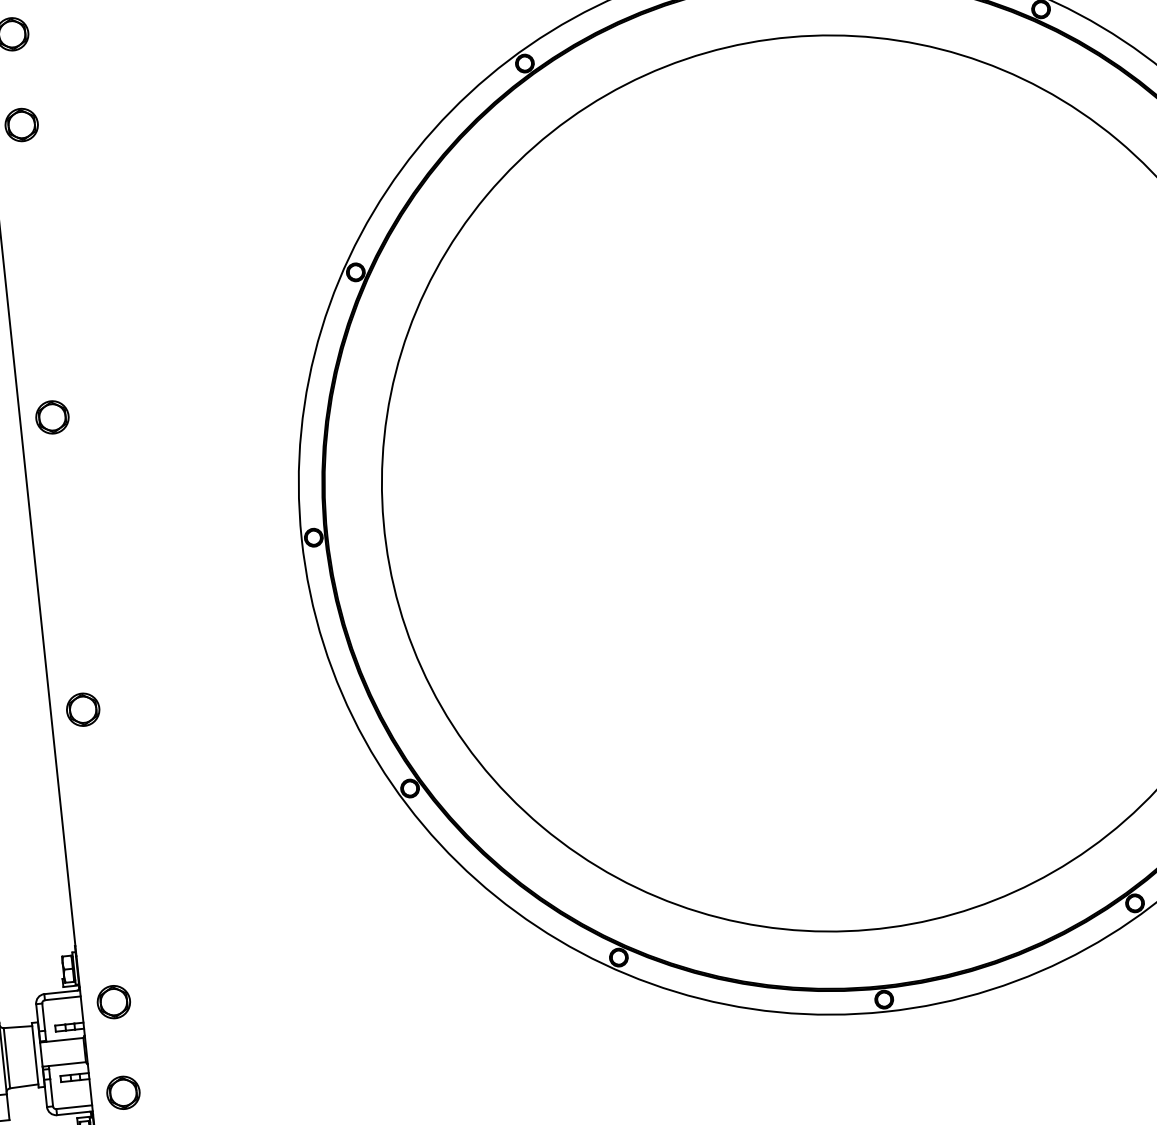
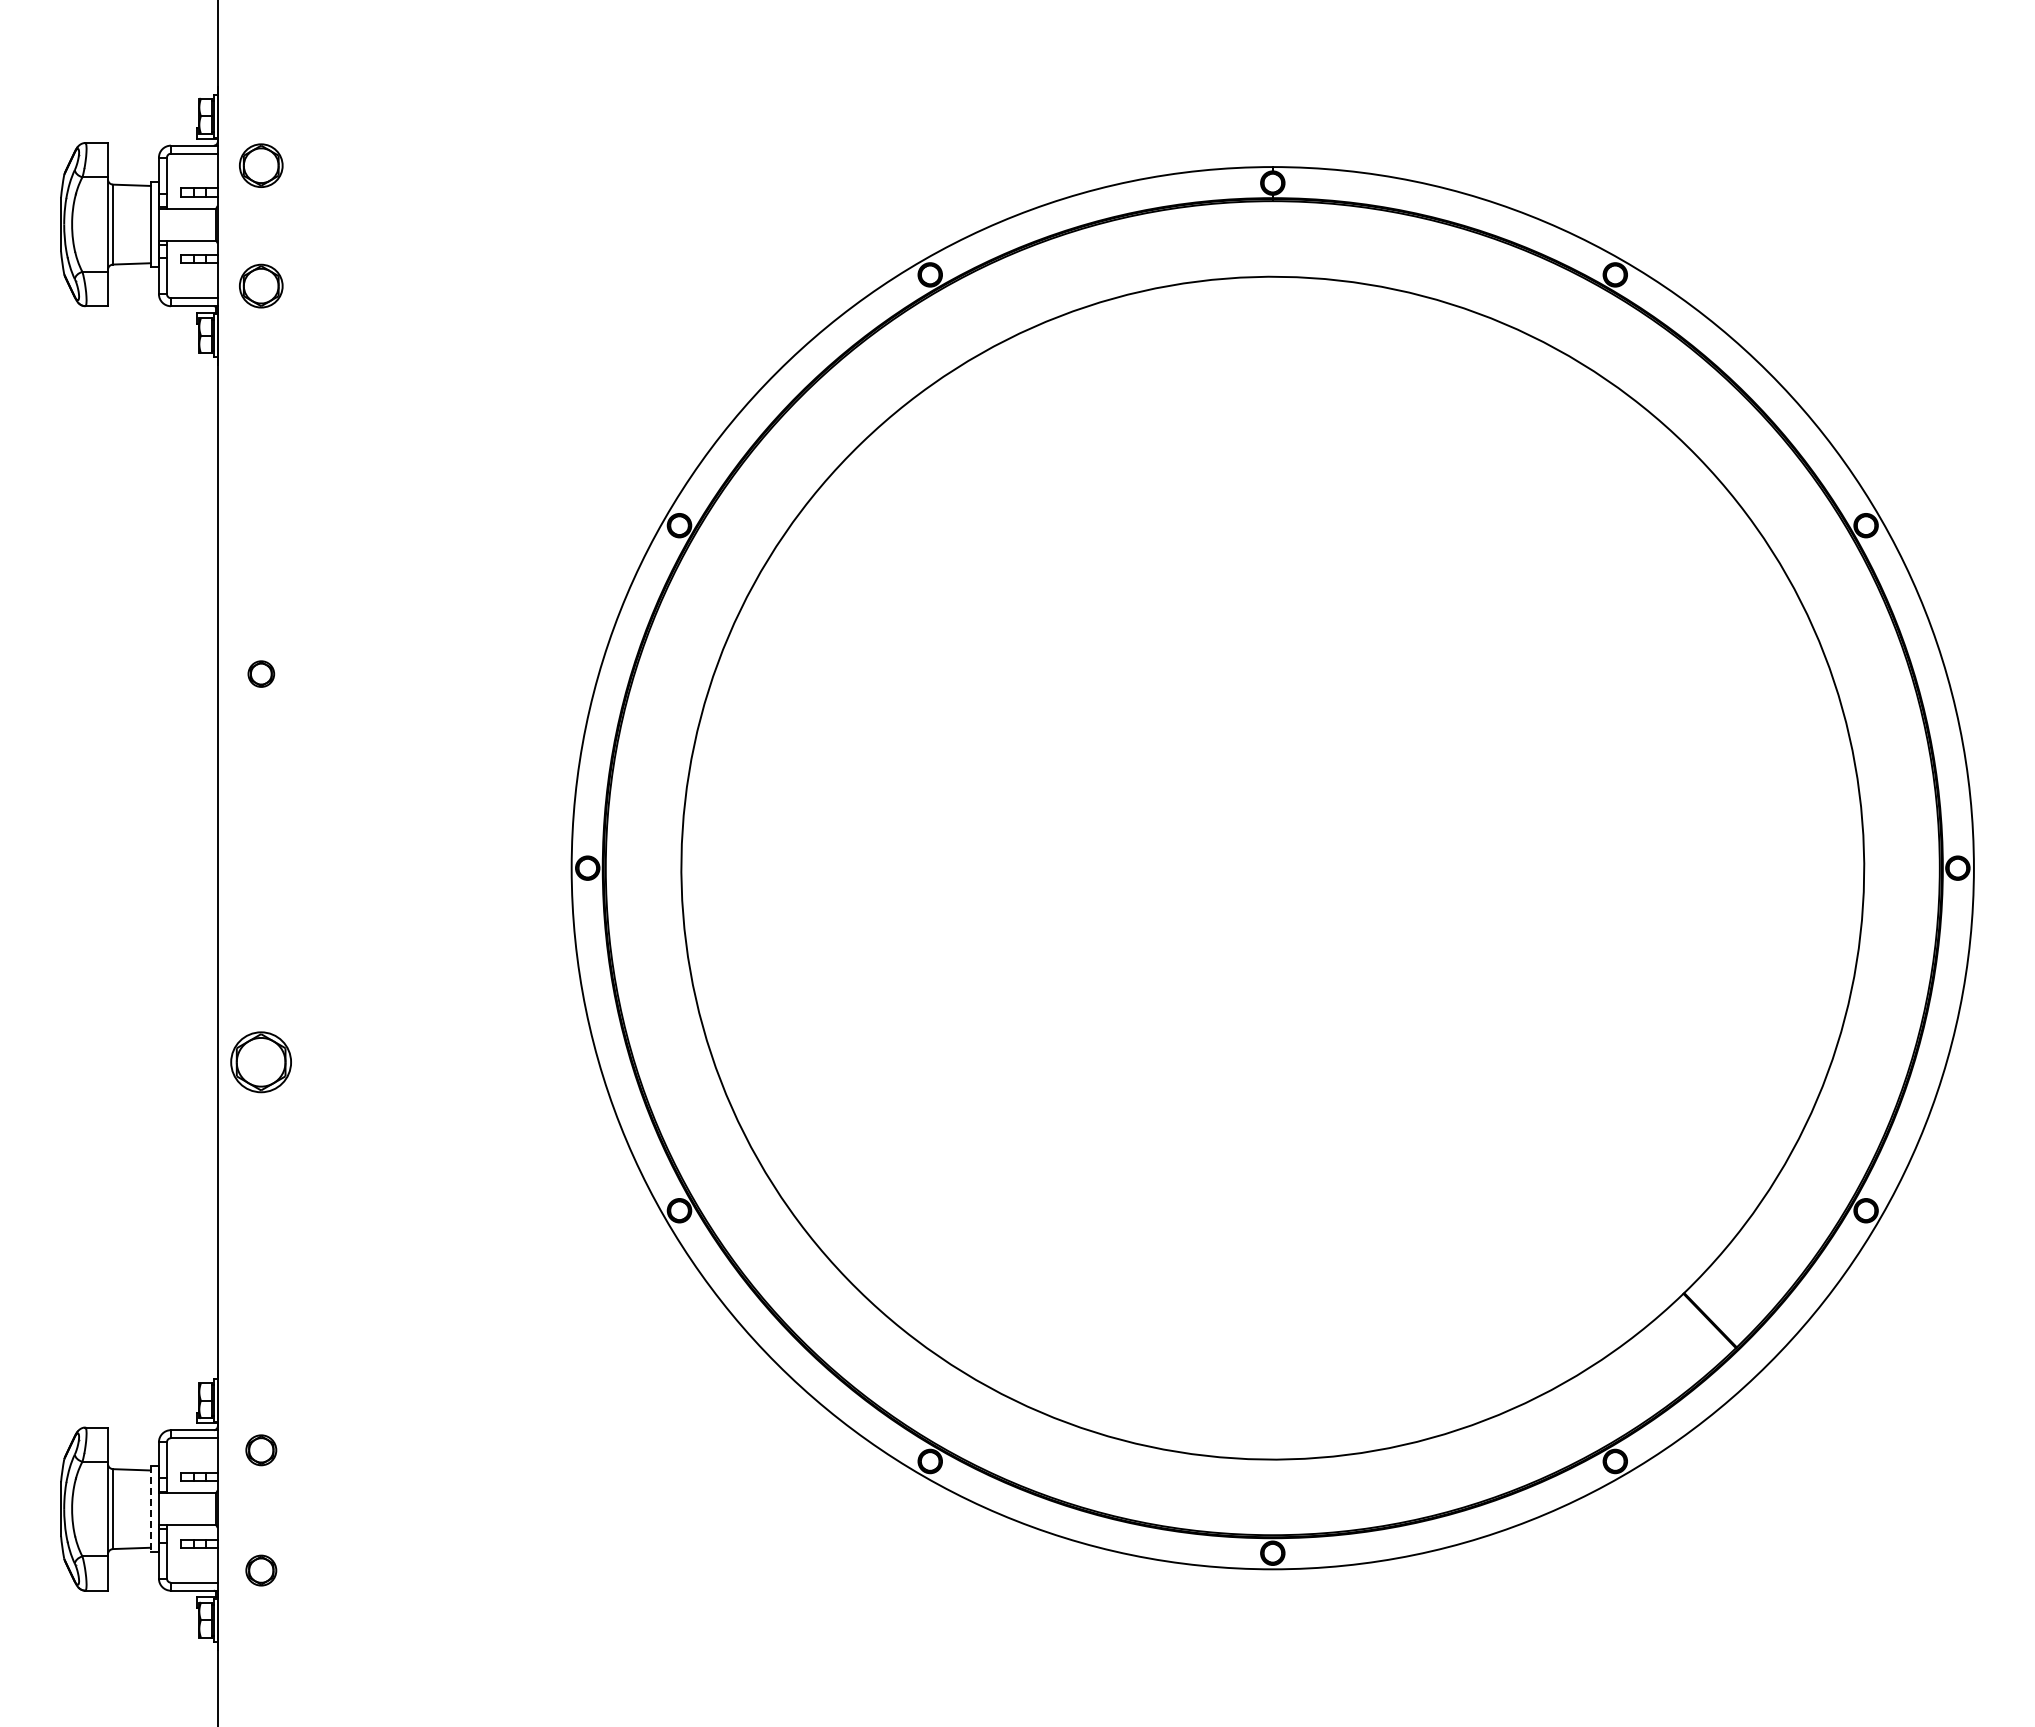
part: (52, 416) -> (261, 673), size x0.6
part: (83, 709) -> (261, 1061), size x1.4
part: (114, 1002) -> (261, 1450), size x0.7
line: (35, 1055) -> (150, 1509), solid -> dashed
part: (123, 1092) -> (261, 1570), size x0.7

